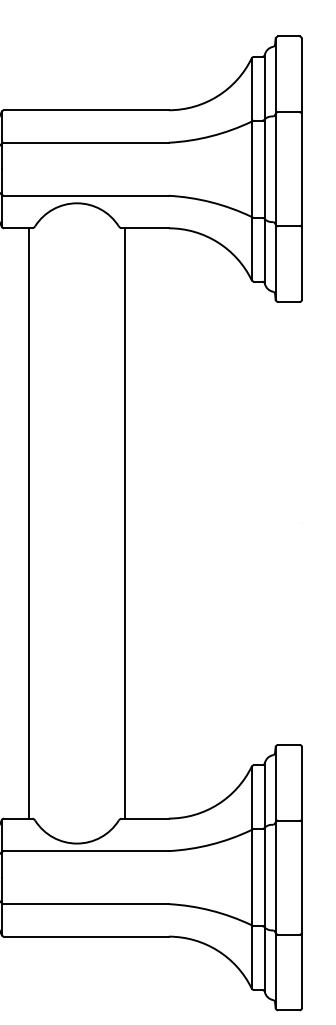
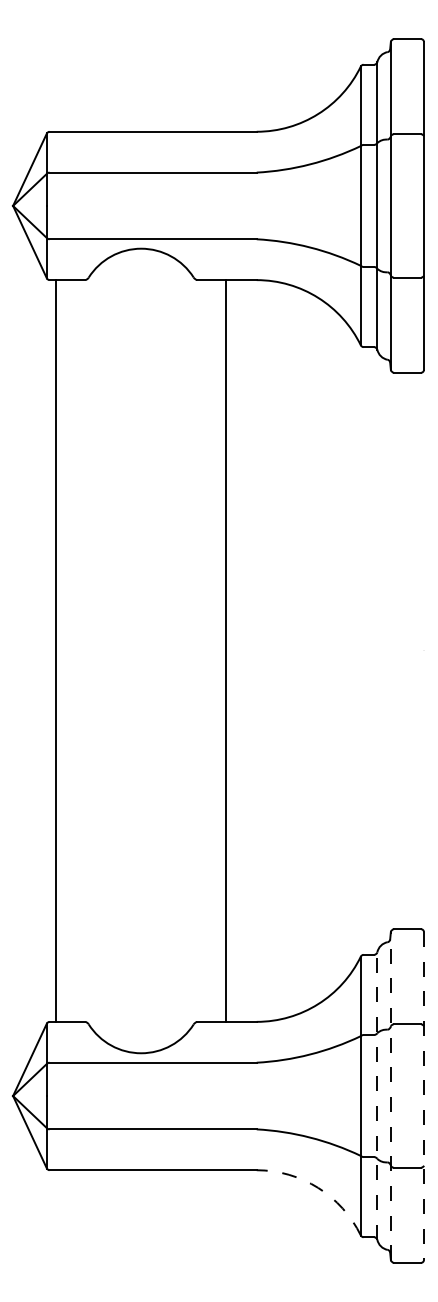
line: (28, 523) -> (55, 650), moved
line: (124, 523) -> (225, 650), moved
line: (264, 877) -> (377, 1096), solid -> dashed
line: (275, 877) -> (390, 1095), solid -> dashed
line: (302, 877) -> (424, 1096), solid -> dashed
arc: (218, 950) -> (318, 1187), solid -> dashed

